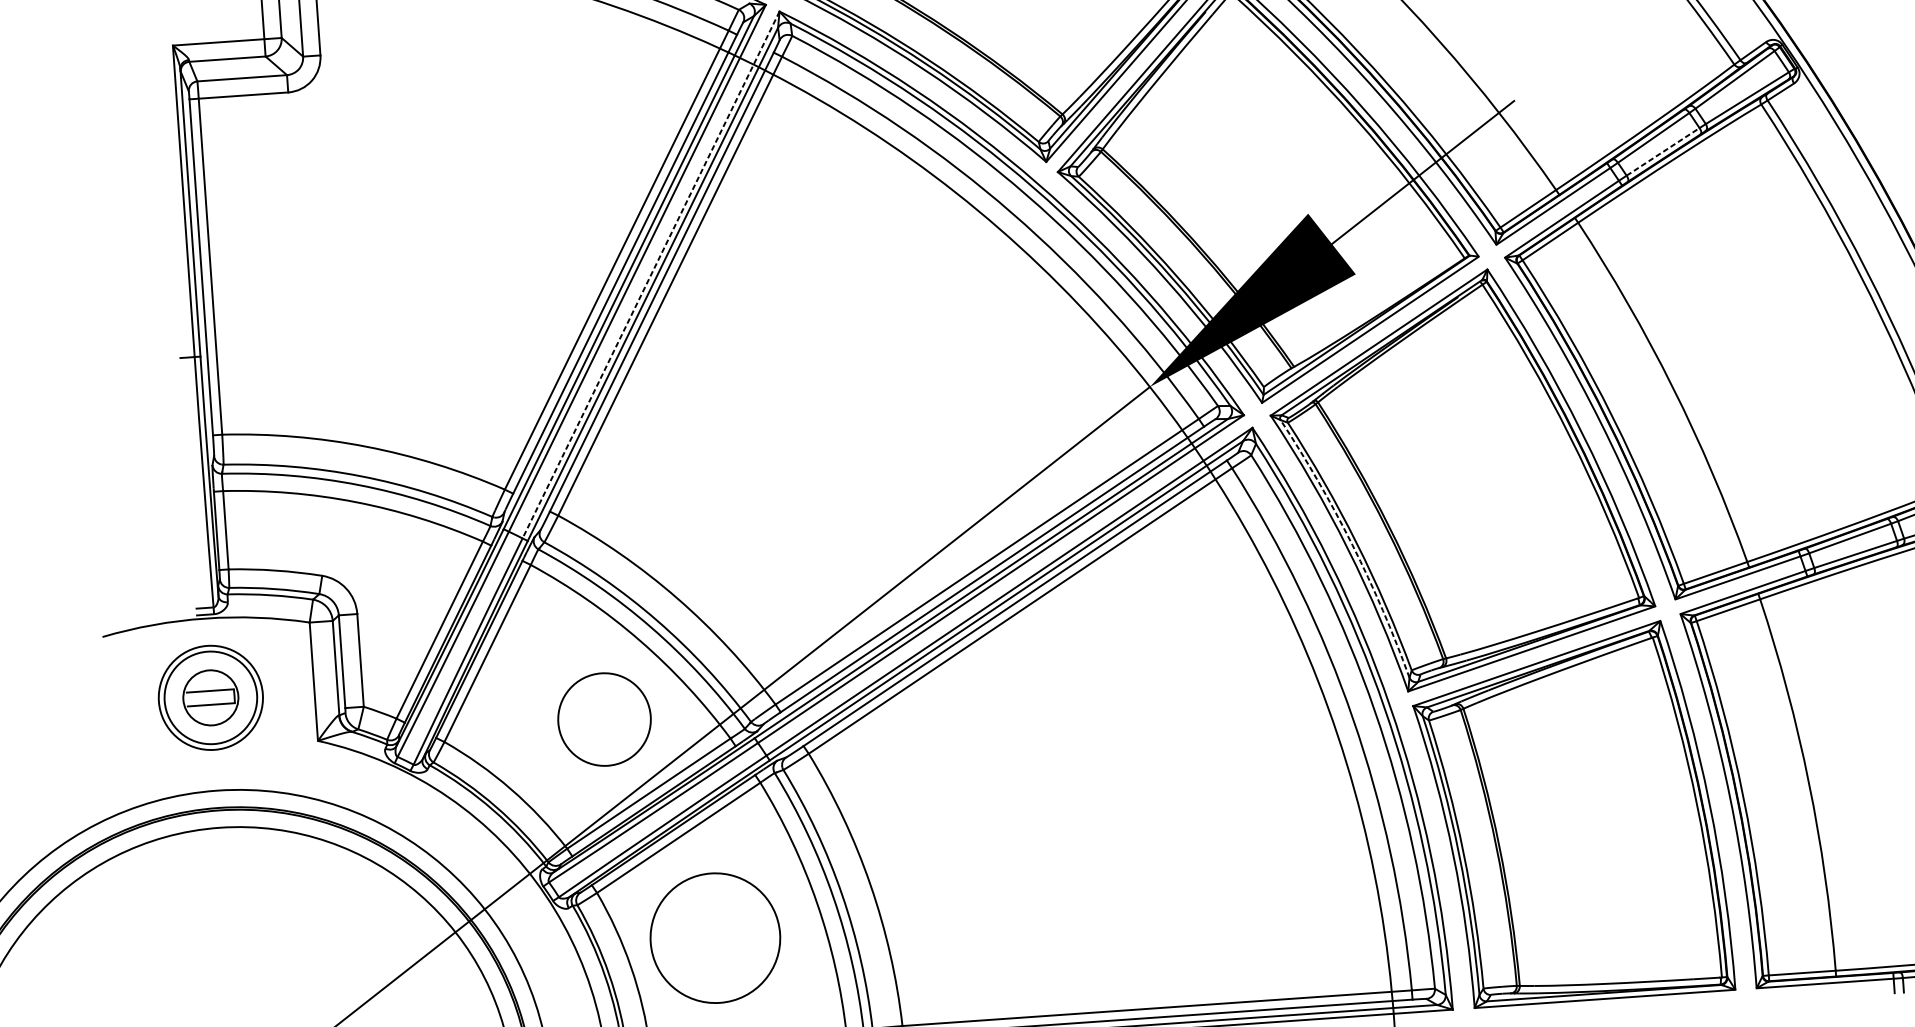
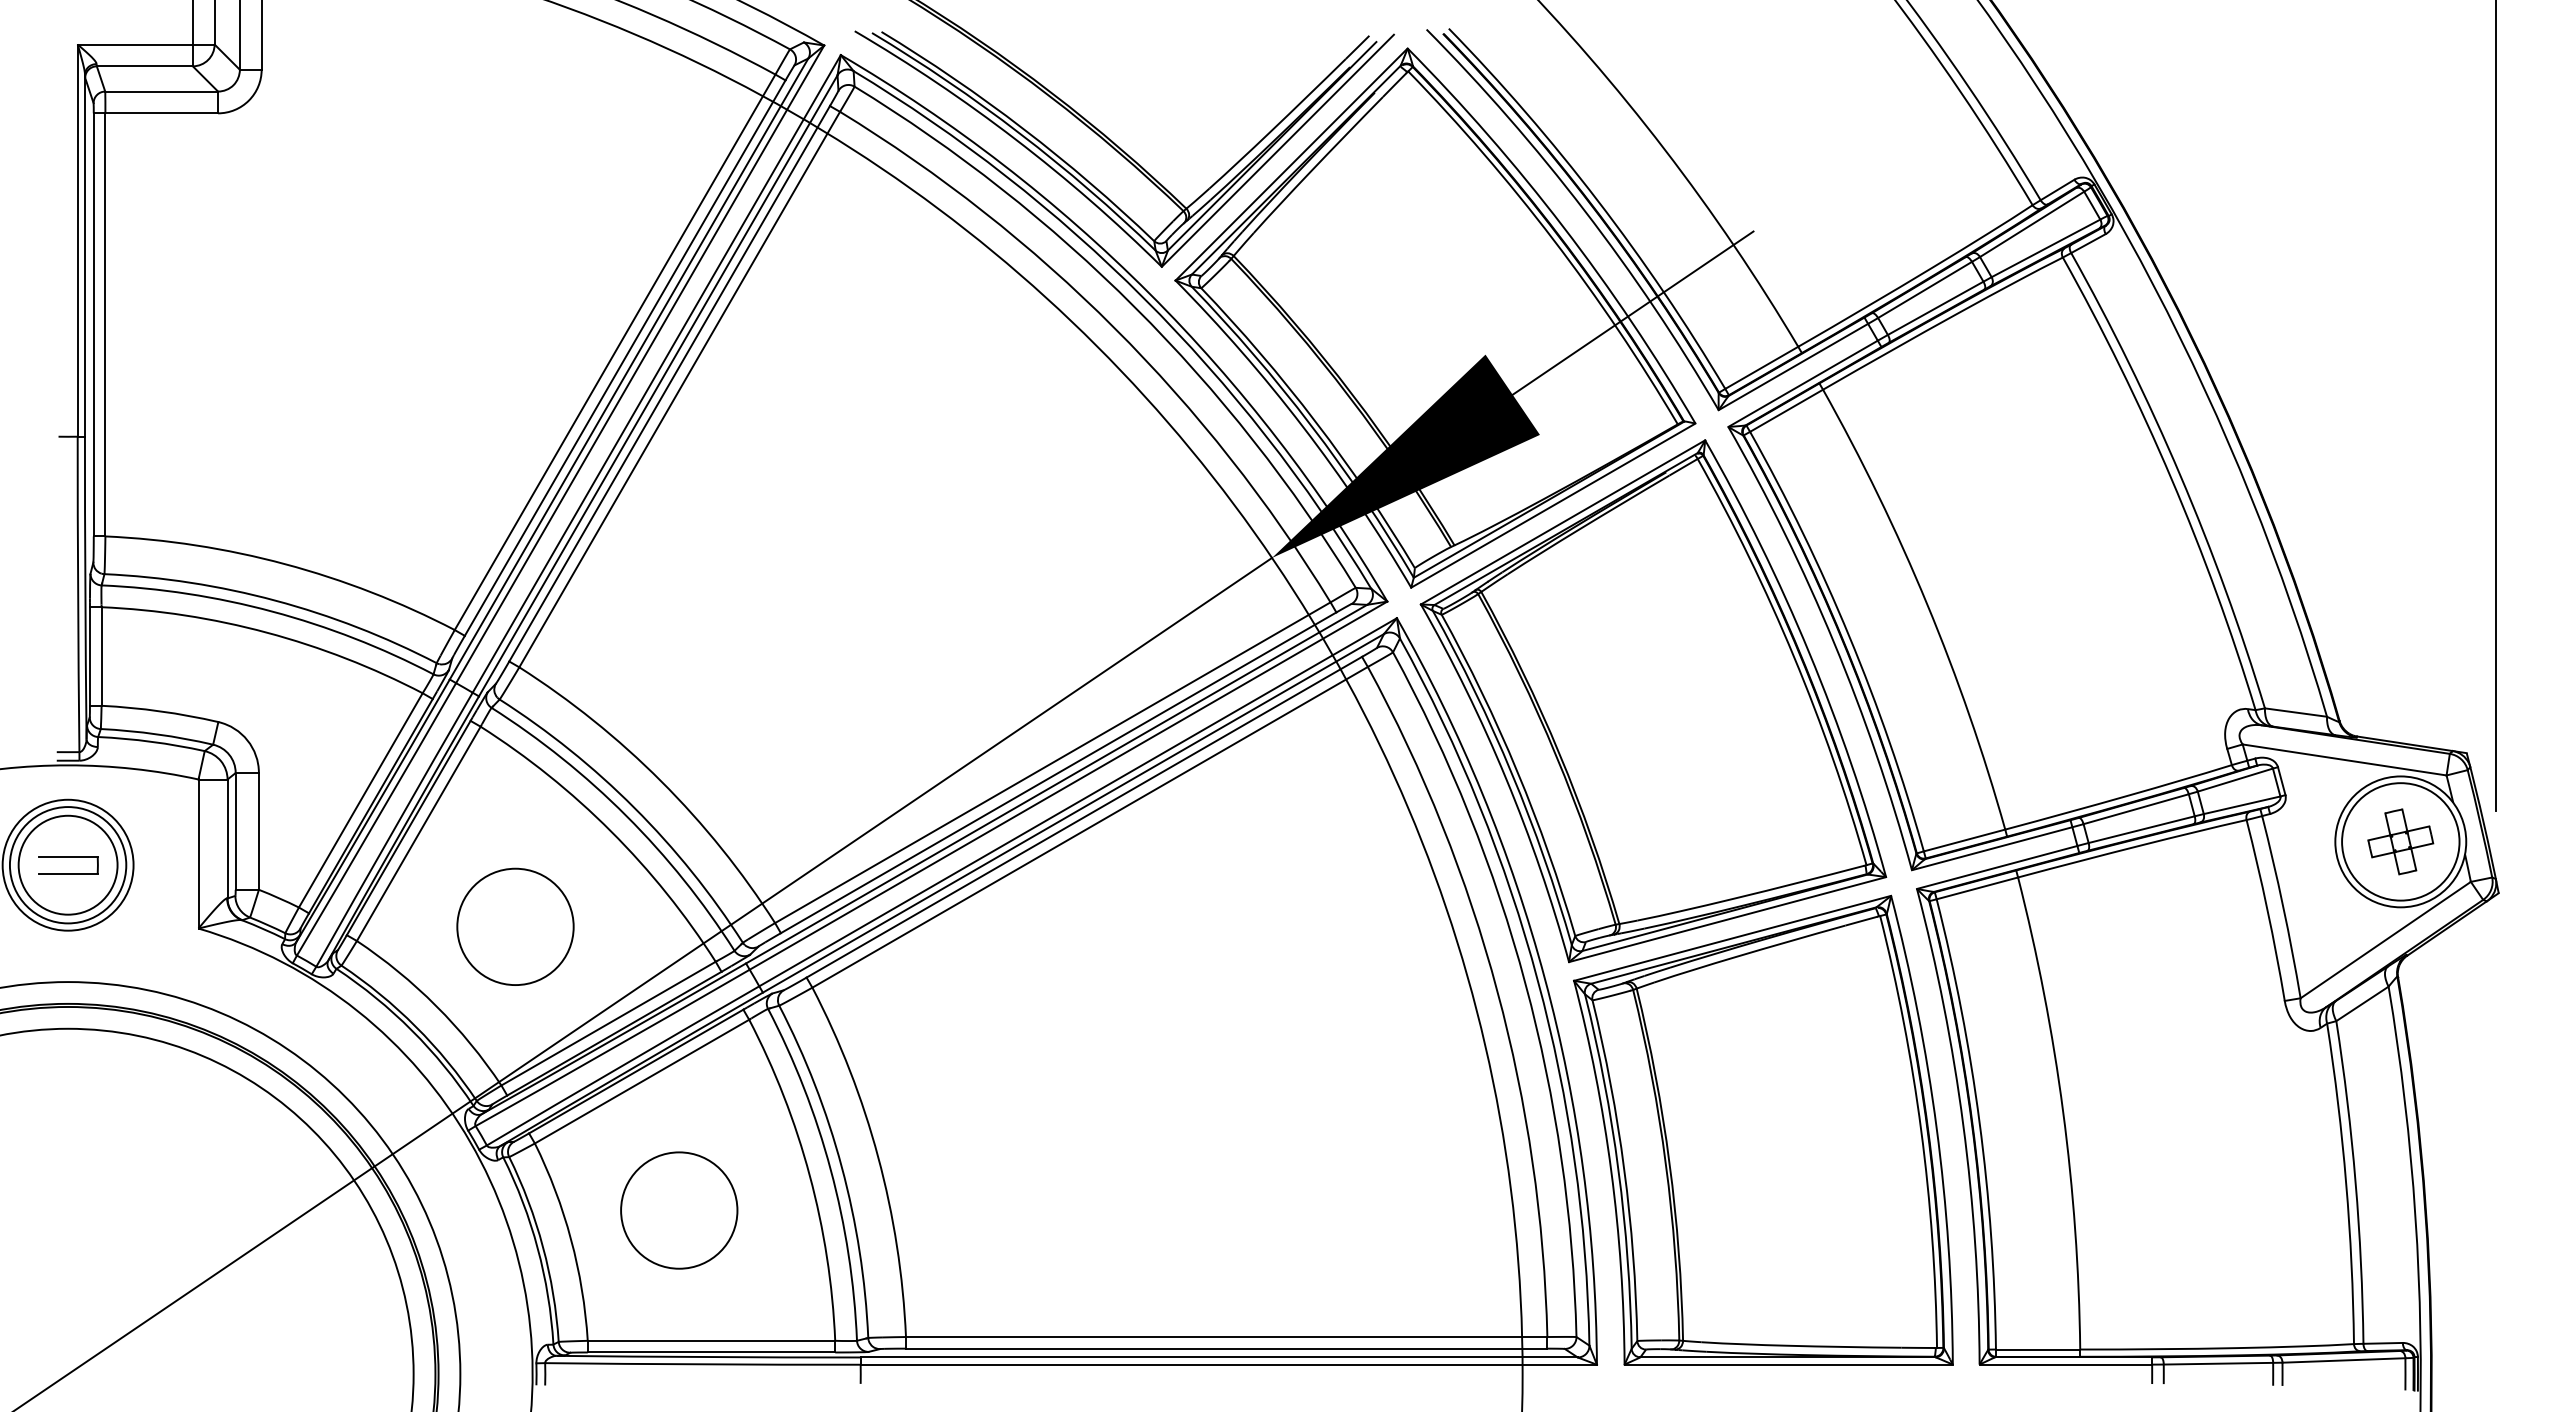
line: (1662, 152) -> (1935, 308), dashed -> solid
line: (650, 275) -> (656, 374), dashed -> solid
arc: (1352, 544) -> (1512, 773), dashed -> solid
circle: (210, 697) -> (67, 864), size x1.43
circle: (604, 719) -> (515, 926), moved
circle: (715, 938) -> (679, 1210), size x0.71

